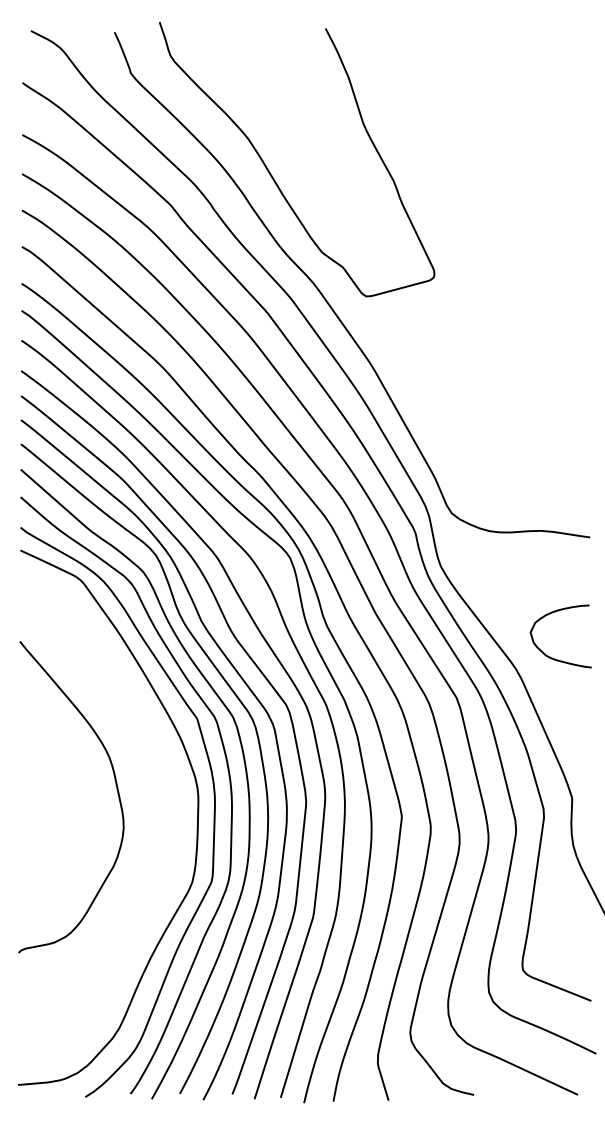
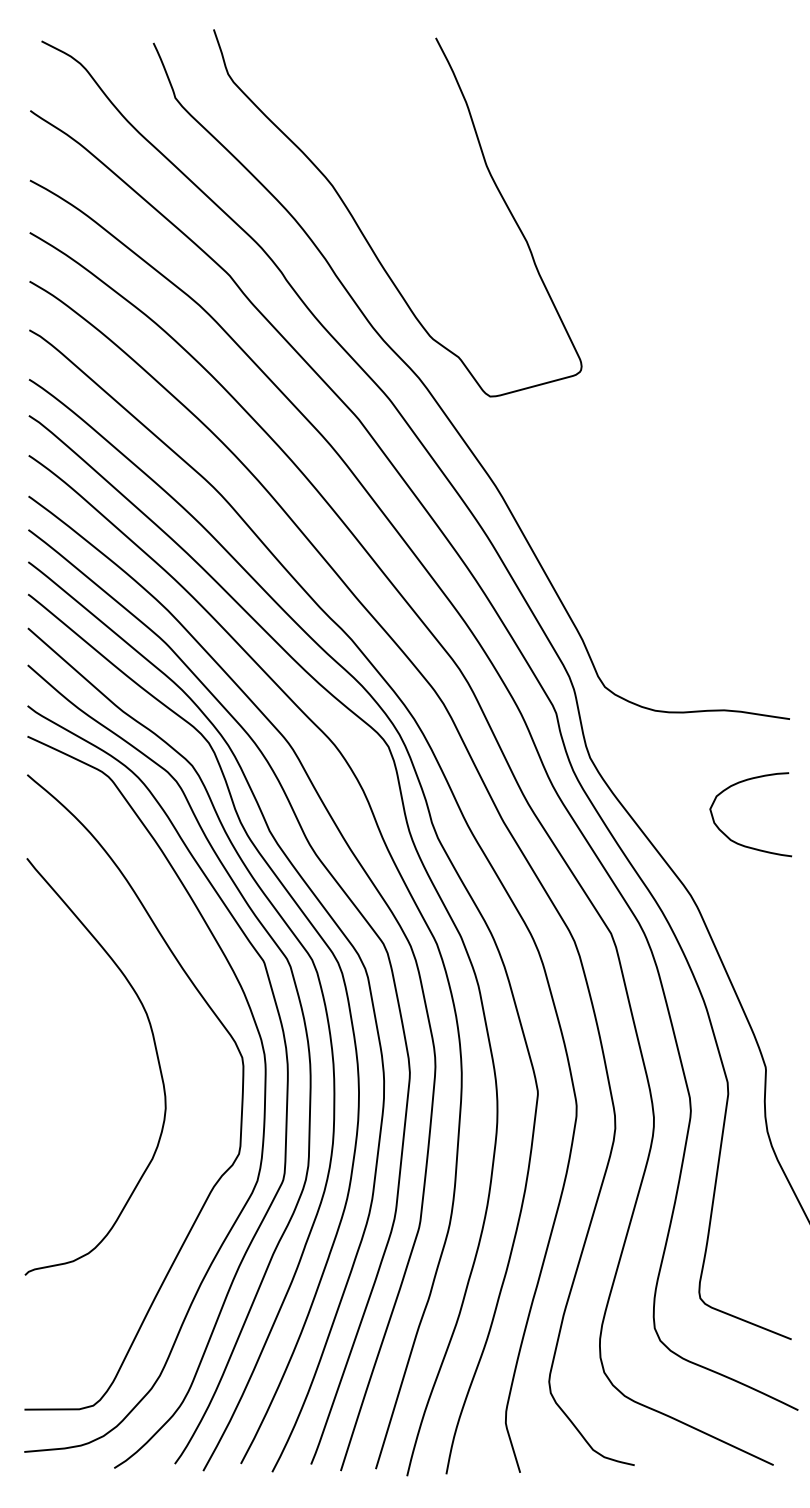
curve: (553, 658) -> (740, 843), moved
curve: (180, 817) -> (241, 1094), added

